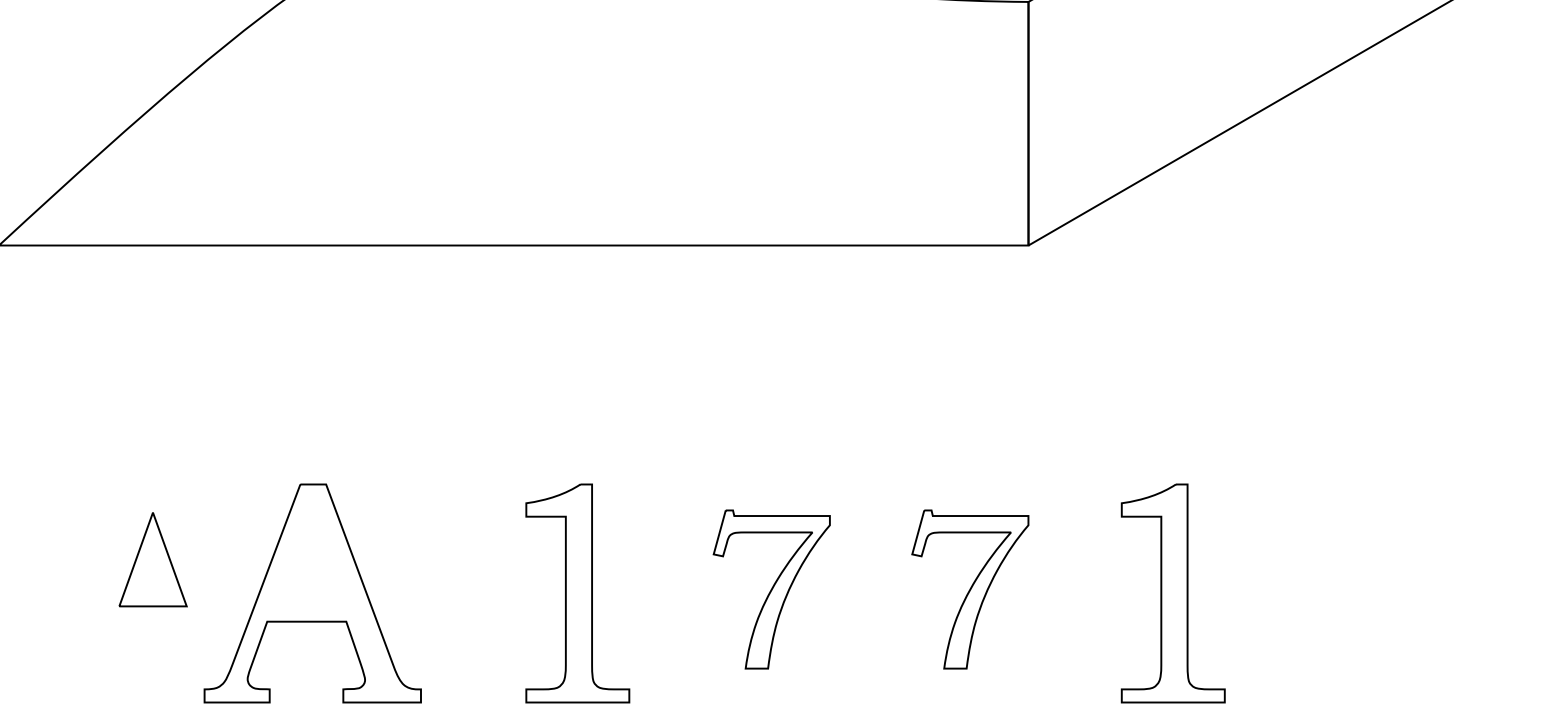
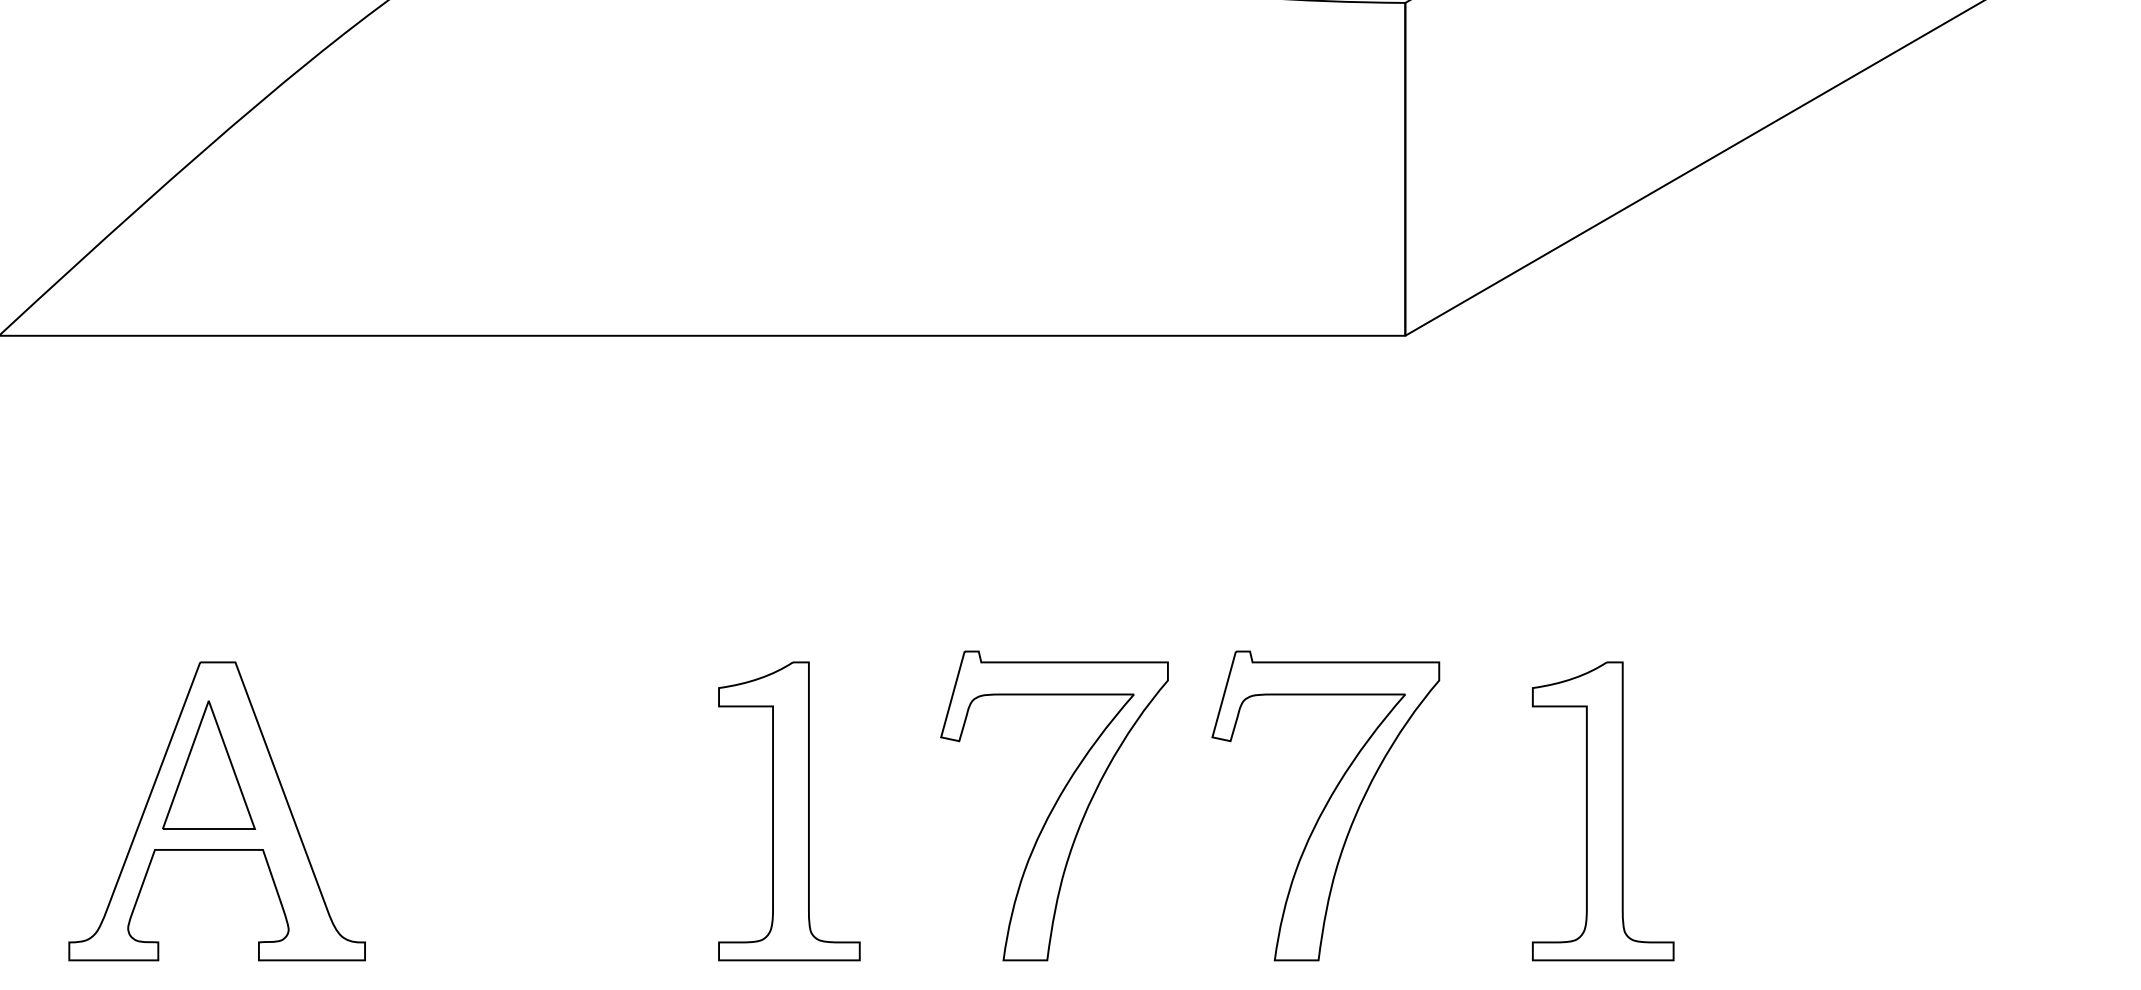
part: (771, 589) -> (1054, 805), size x1.43
part: (970, 589) -> (1325, 805), size x1.43
part: (312, 593) -> (216, 811), moved

